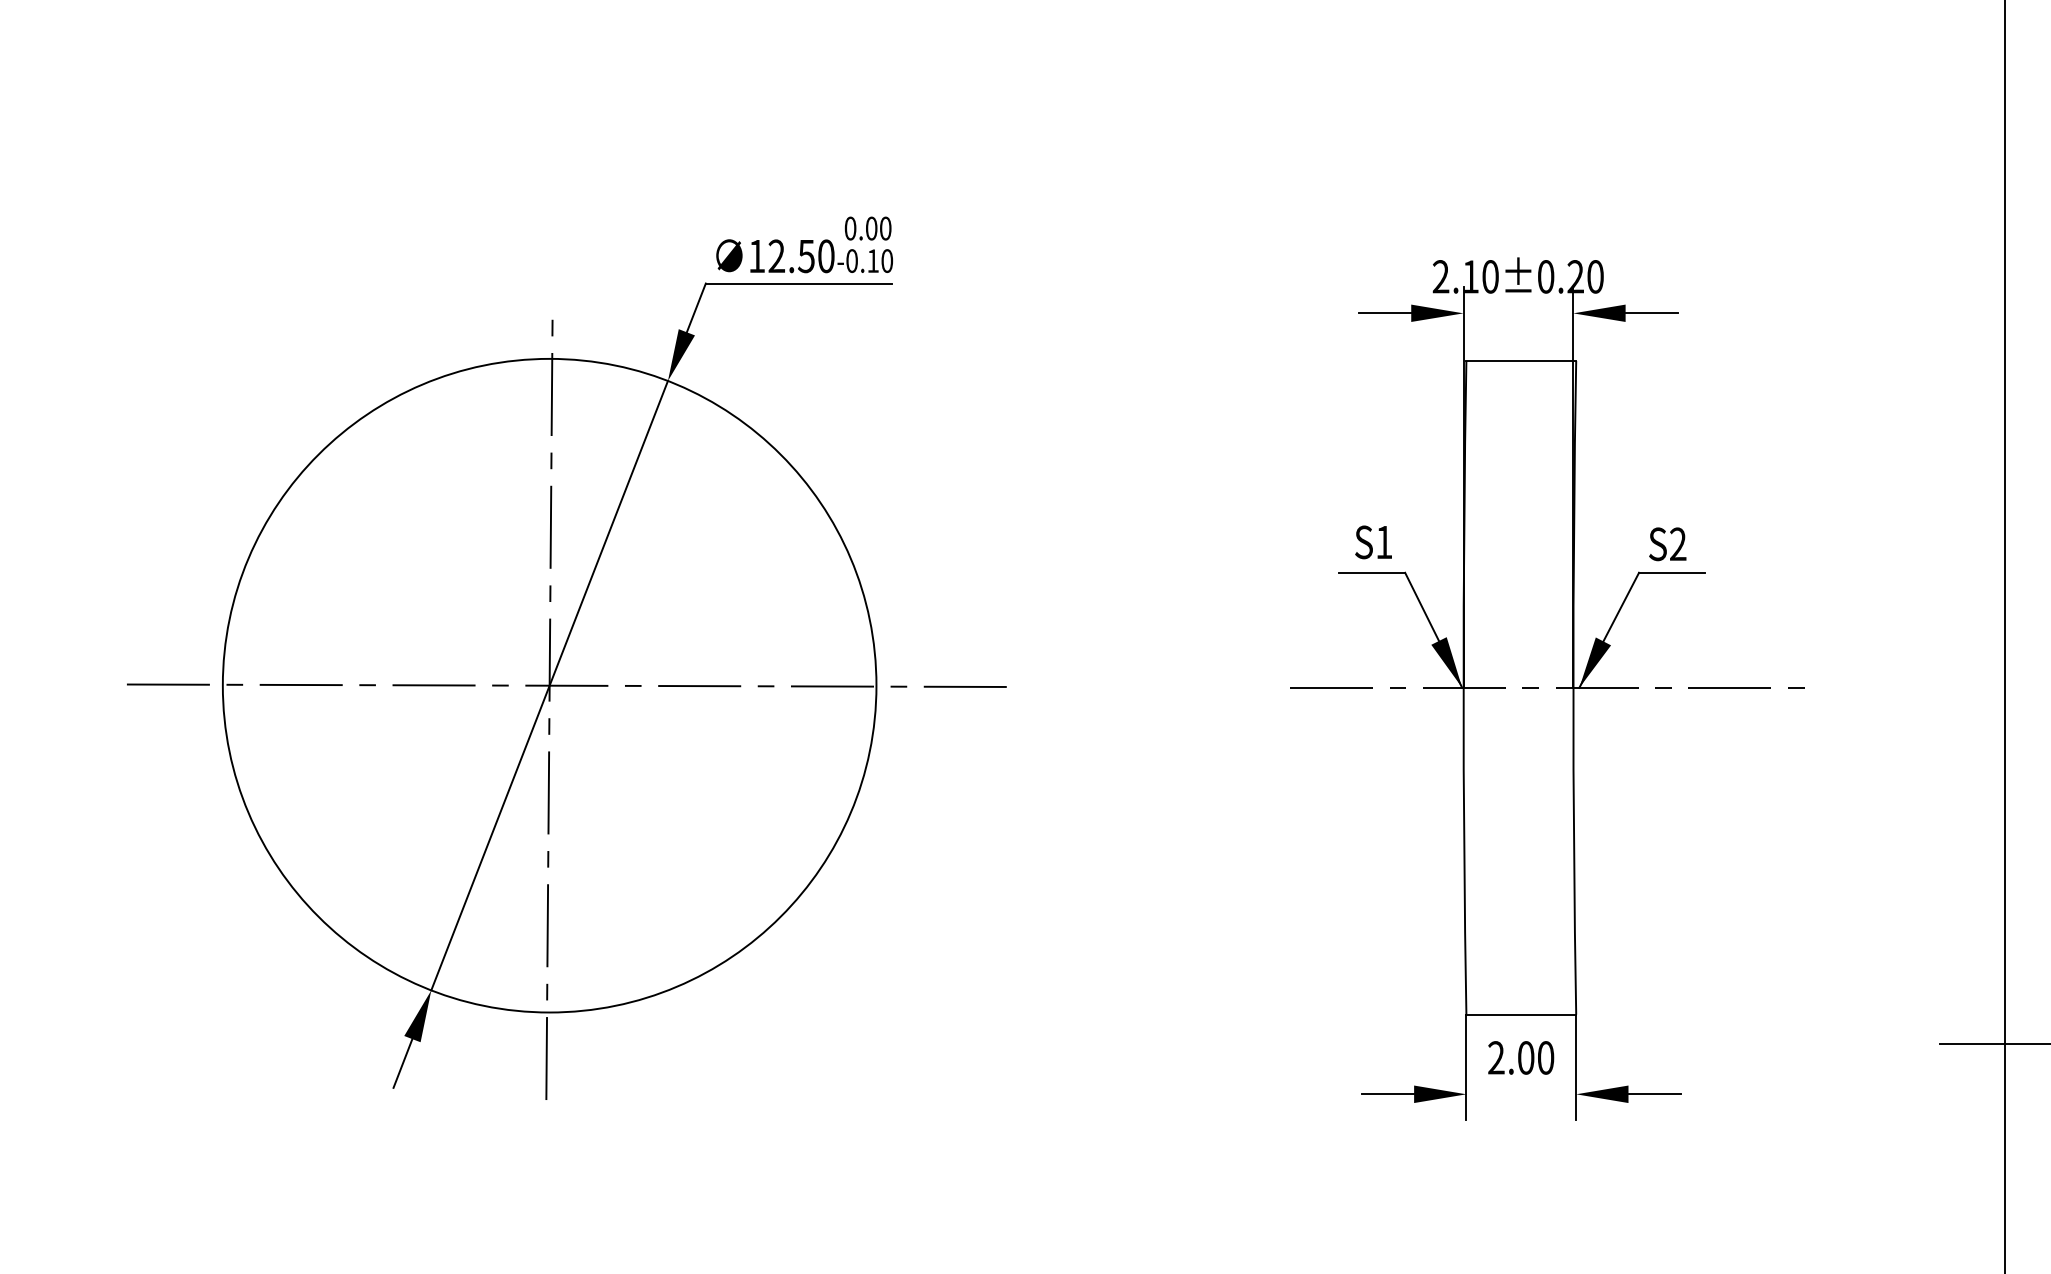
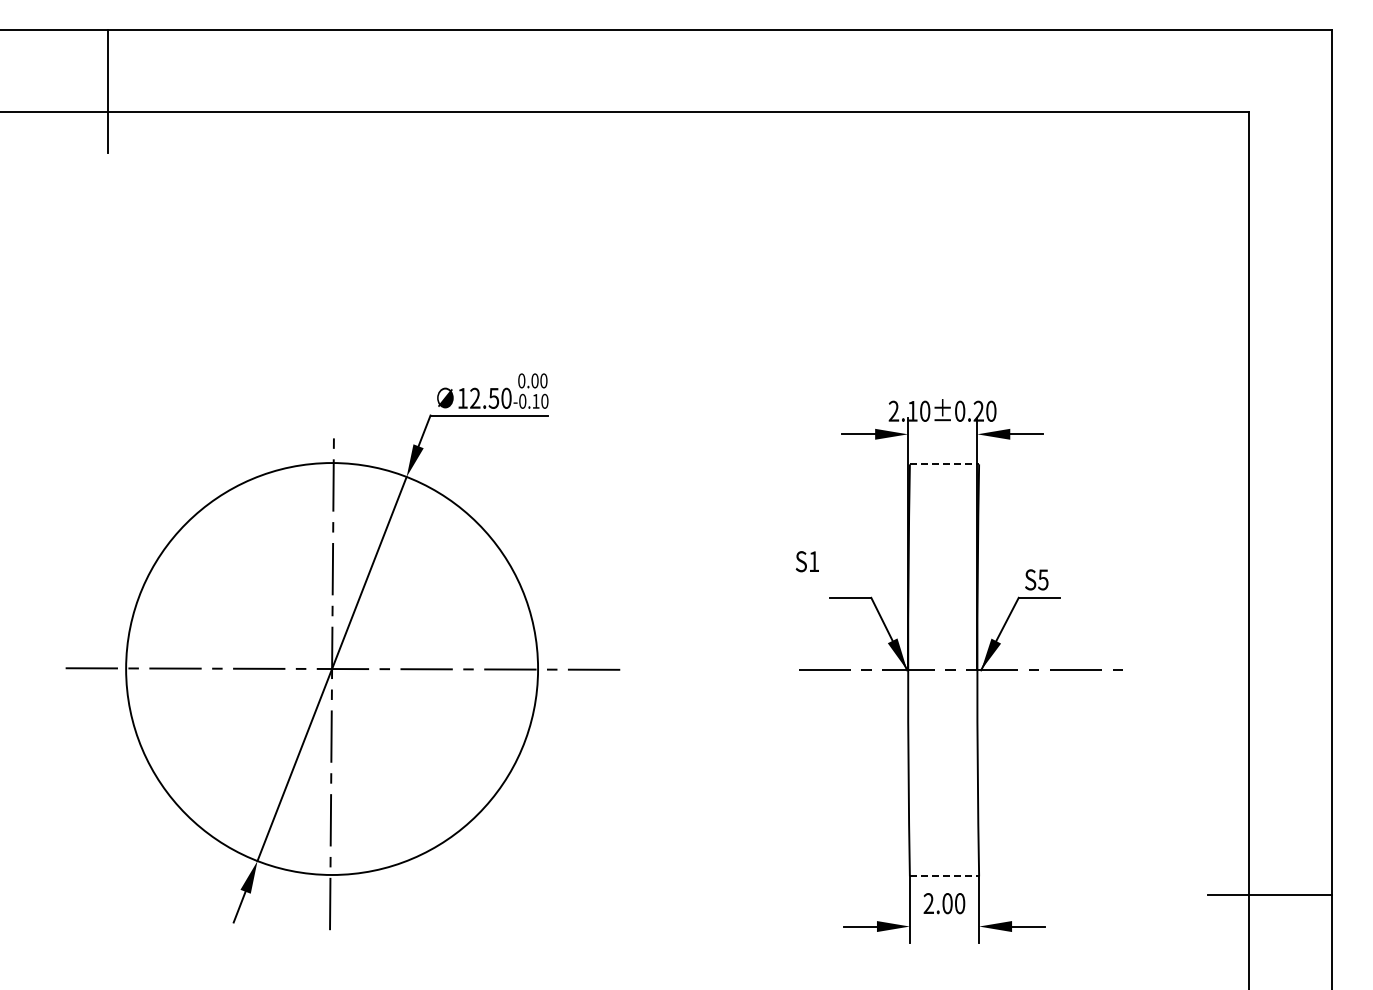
line: (1521, 361) -> (944, 464), solid -> dashed
text: (1372, 542) -> (806, 561), moved
text: (1678, 543) -> (1043, 579), S2 -> S5
line: (1521, 1014) -> (944, 876), solid -> dashed

